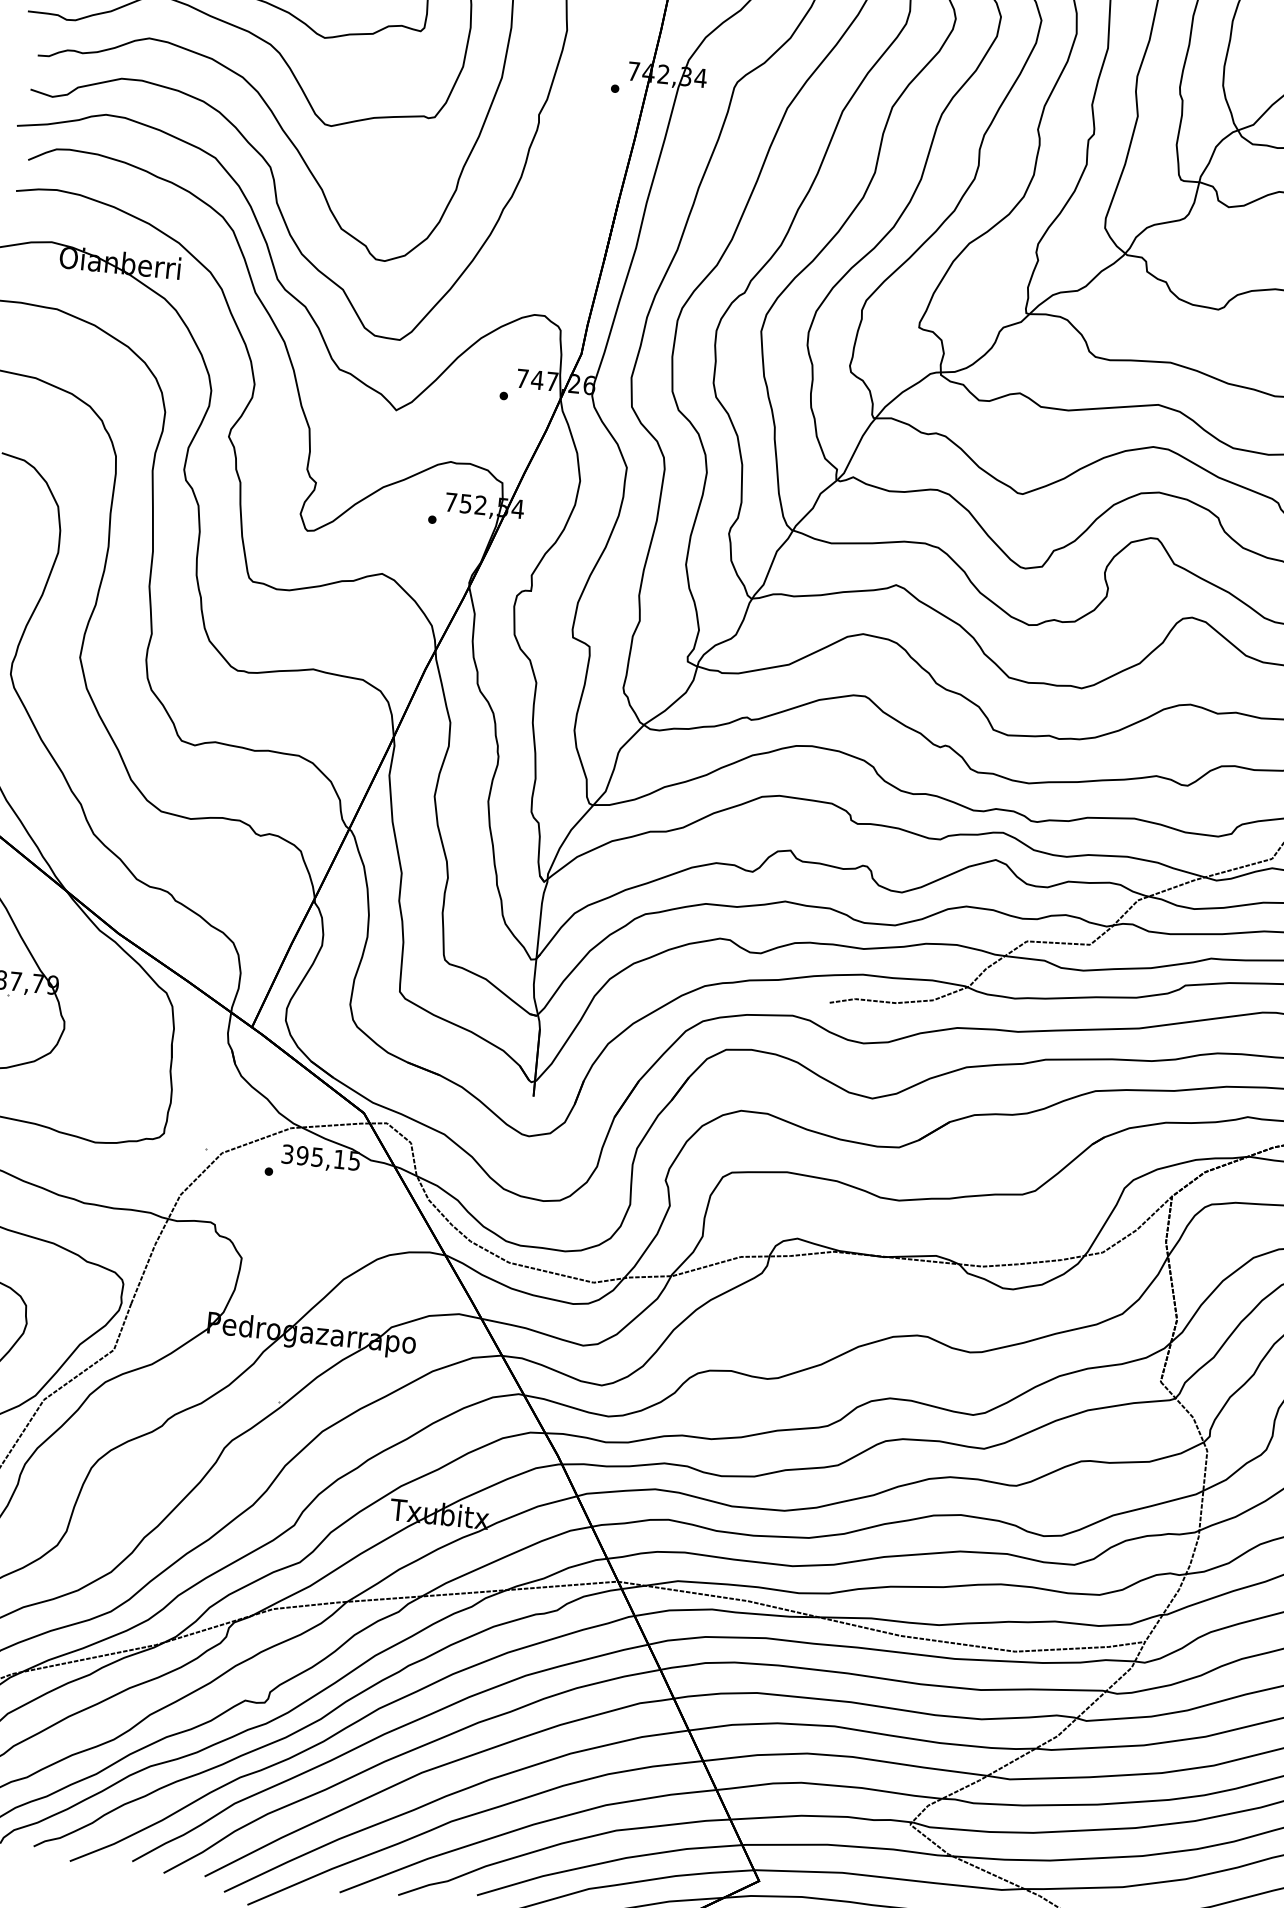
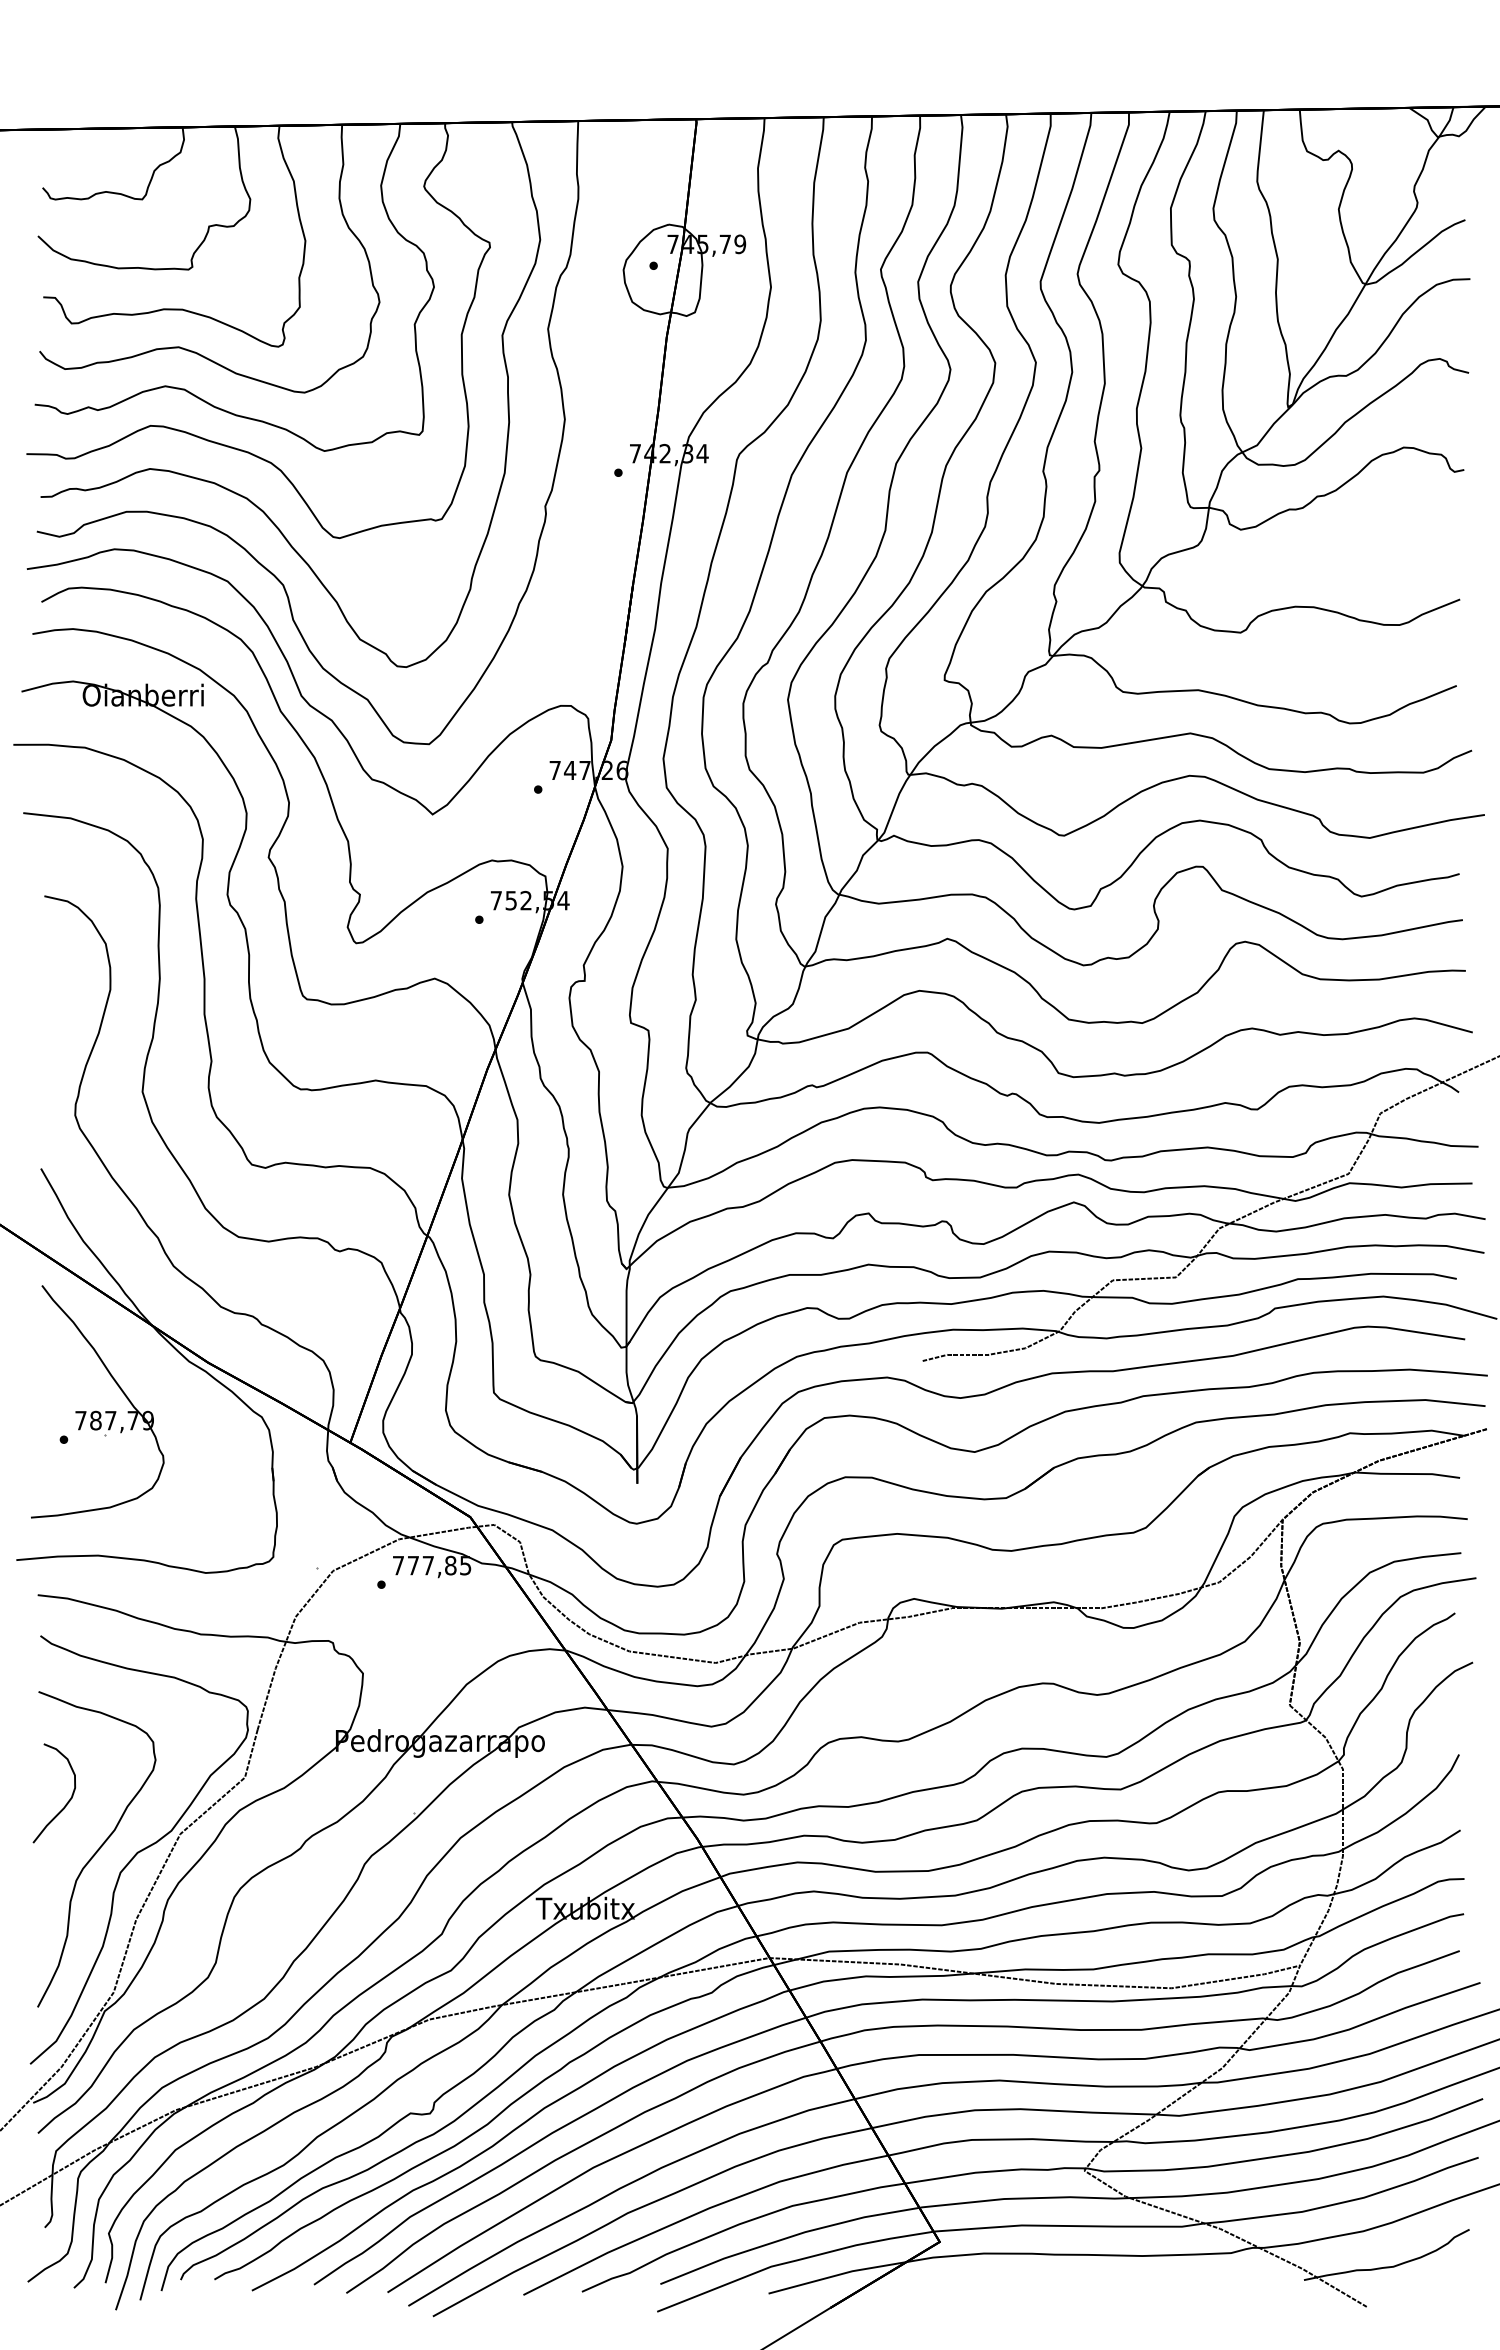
text: (313, 1156) -> (424, 1565), 395,15 -> 777,85

